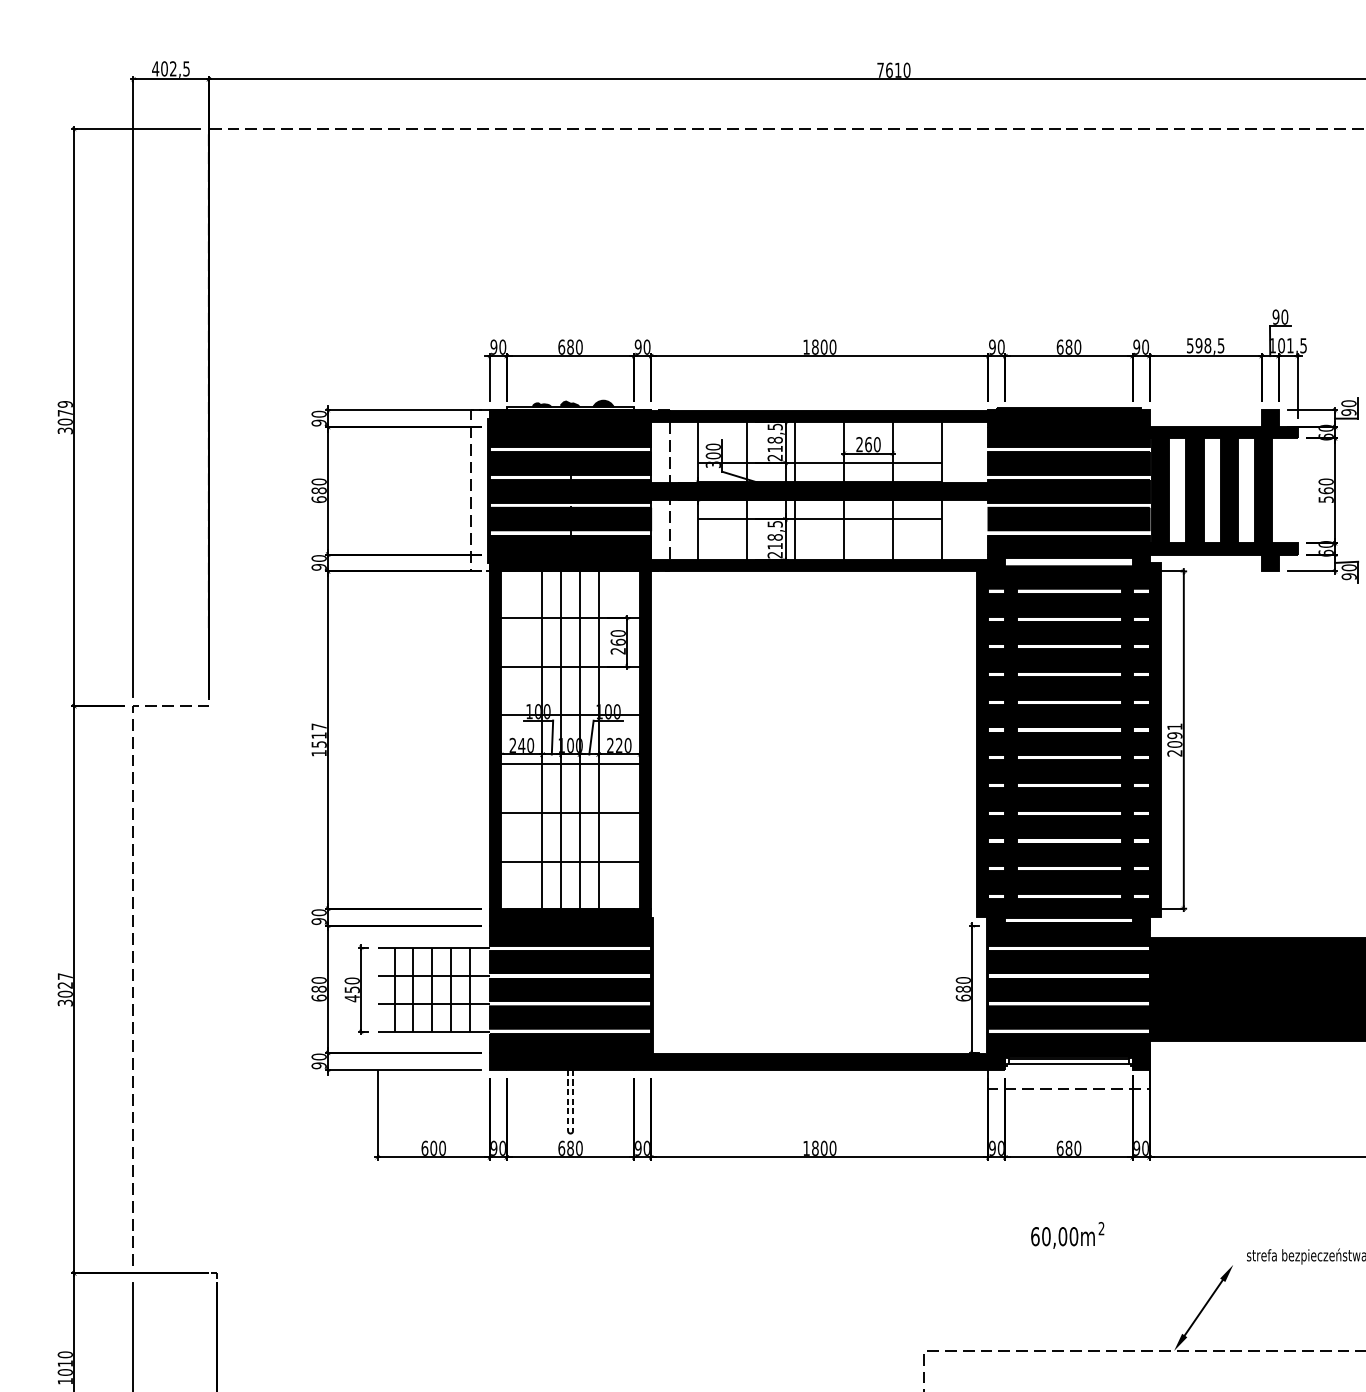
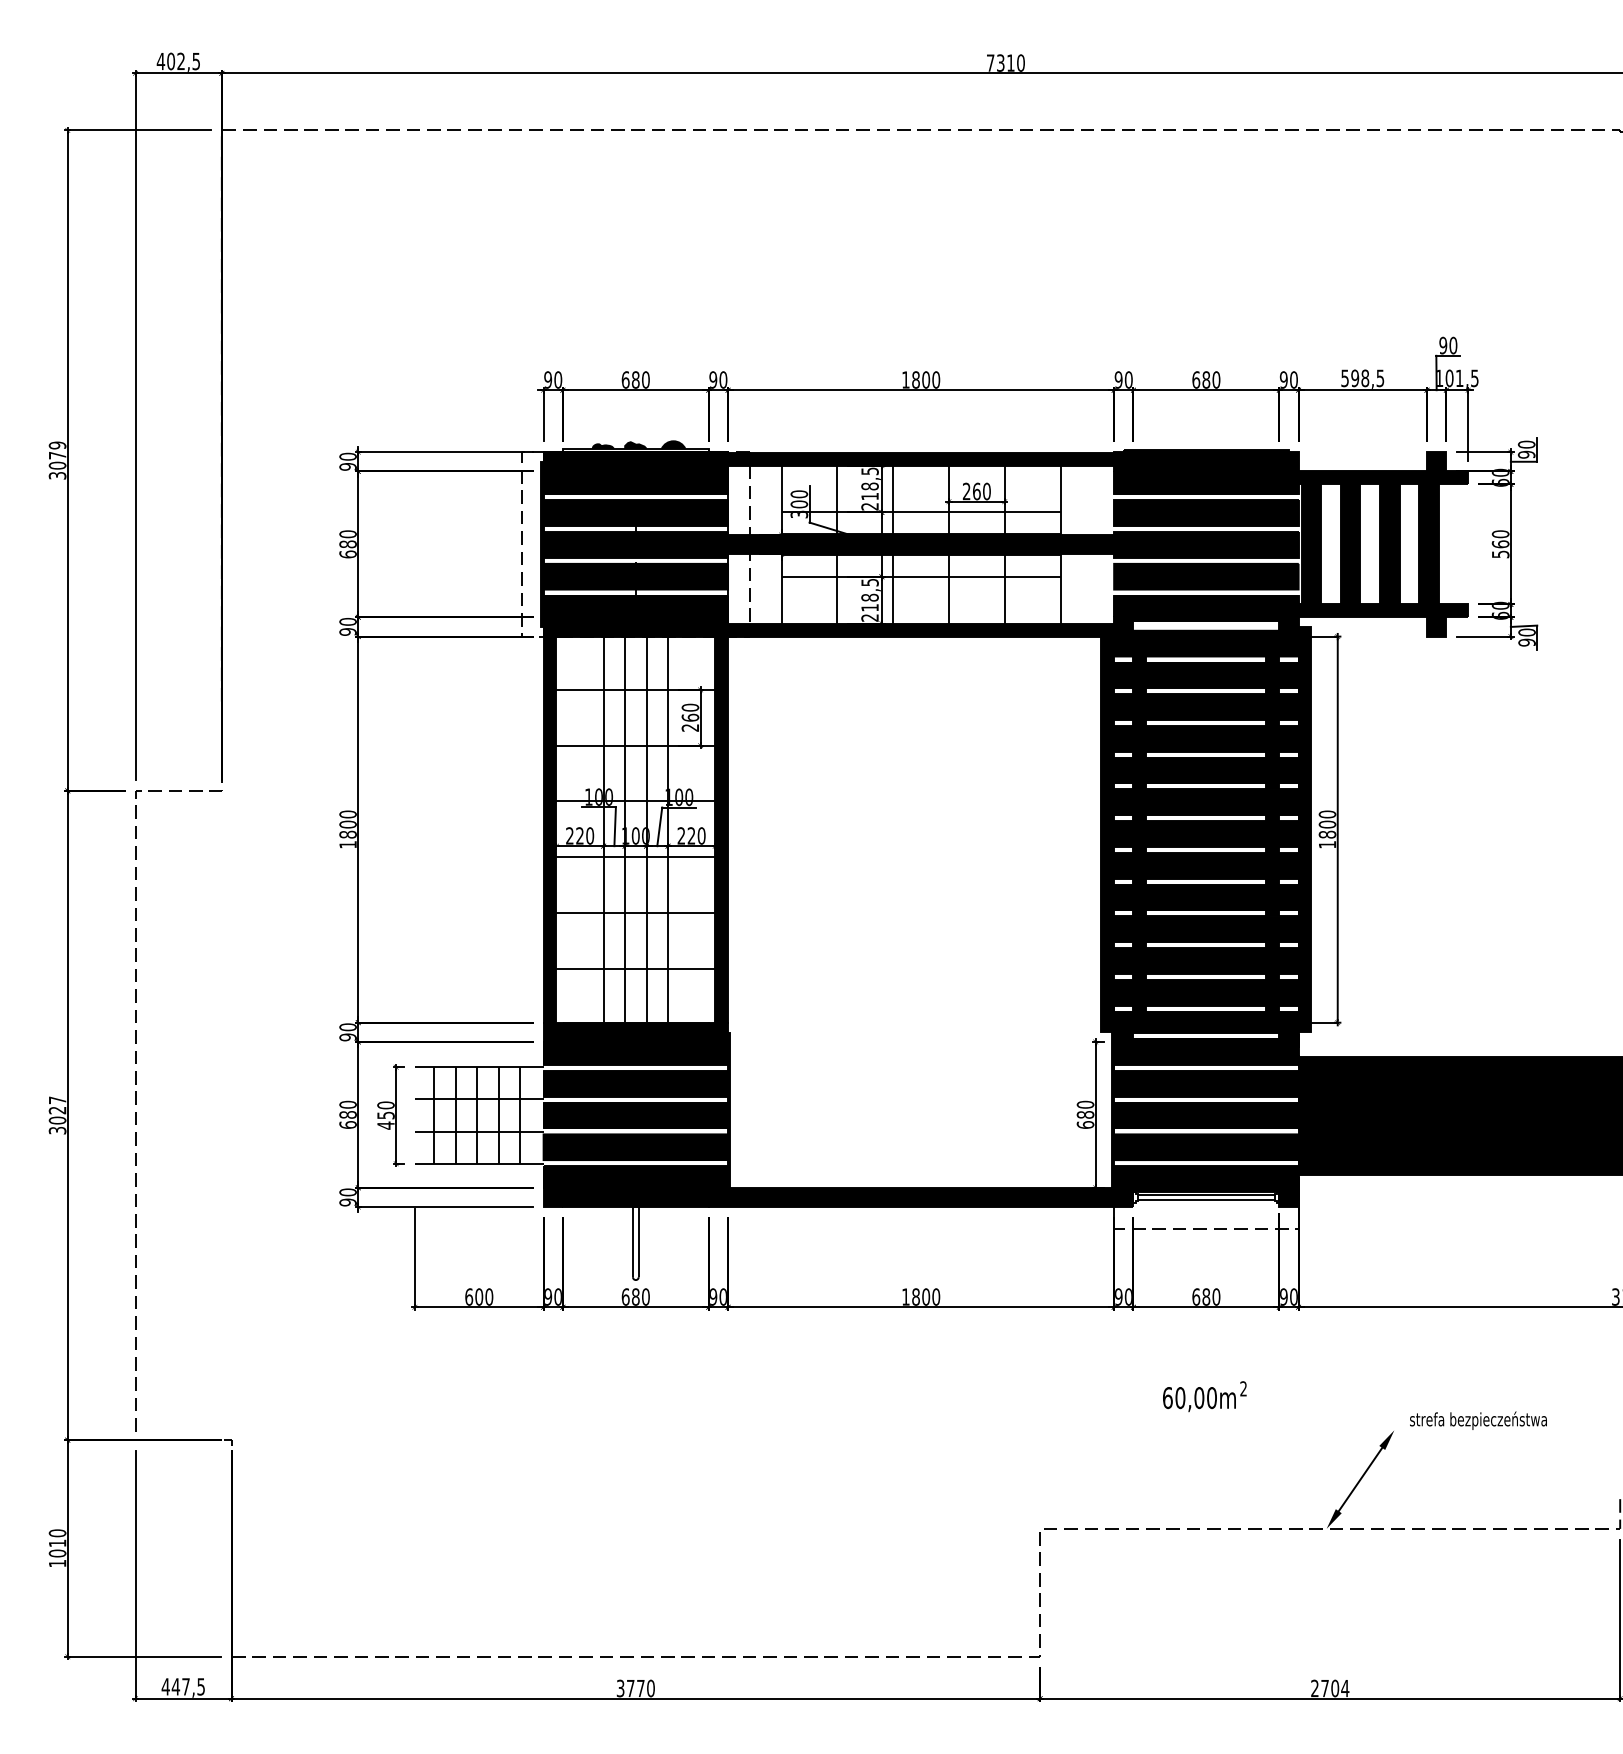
text: (889, 69) -> (1000, 62), 7610 -> 7310
text: (318, 735) -> (347, 824), 1517 -> 1800
text: (1174, 739) -> (1327, 829), 2091 -> 1800
text: (521, 745) -> (579, 835), 240 -> 220
line: (567, 1100) -> (632, 1242), dashed -> solid
line: (572, 1100) -> (638, 1242), dashed -> solid

